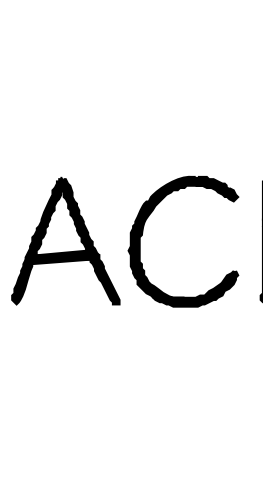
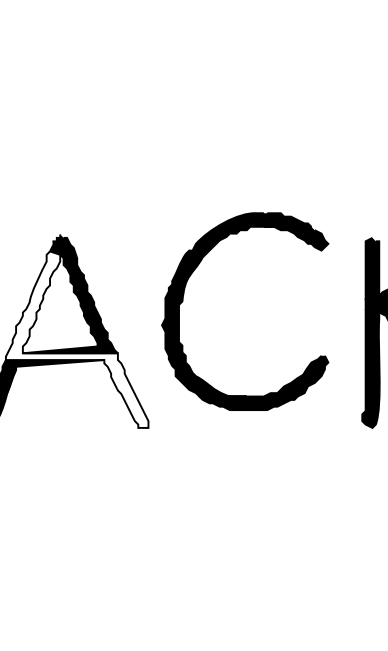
part: (143, 232) -> (184, 297), moved
fill: (72, 246) -> (77, 340), removed

